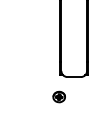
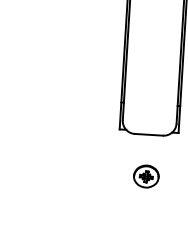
part: (58, 96) -> (144, 175), moved

